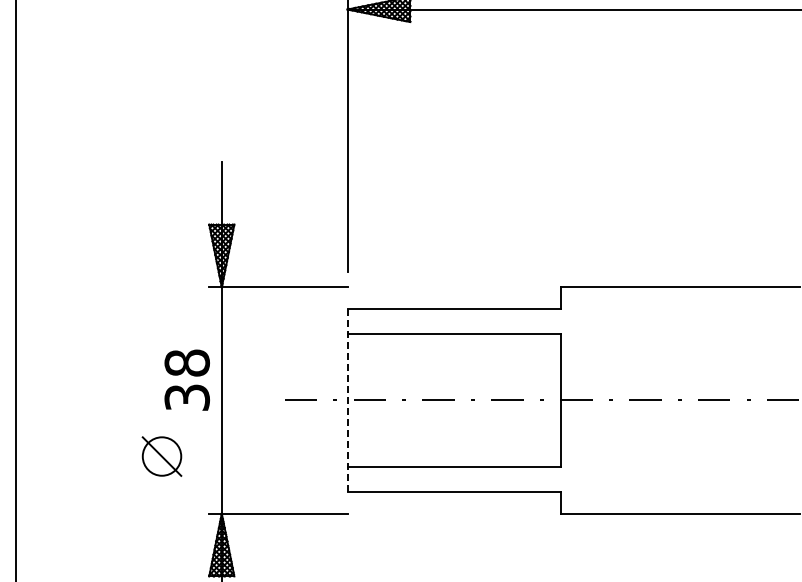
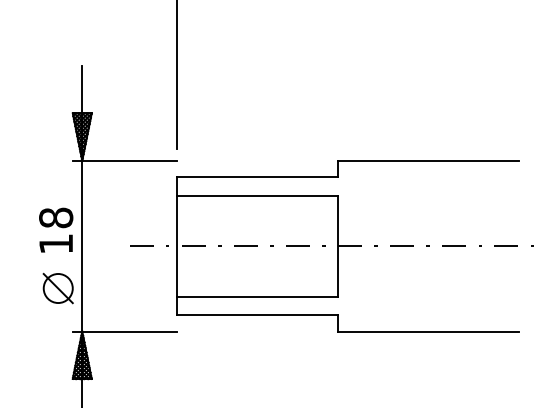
text: (186, 397) -> (55, 243), 38 -> 18
line: (347, 400) -> (177, 246), dashed -> solid
part: (161, 456) -> (57, 288), moved

